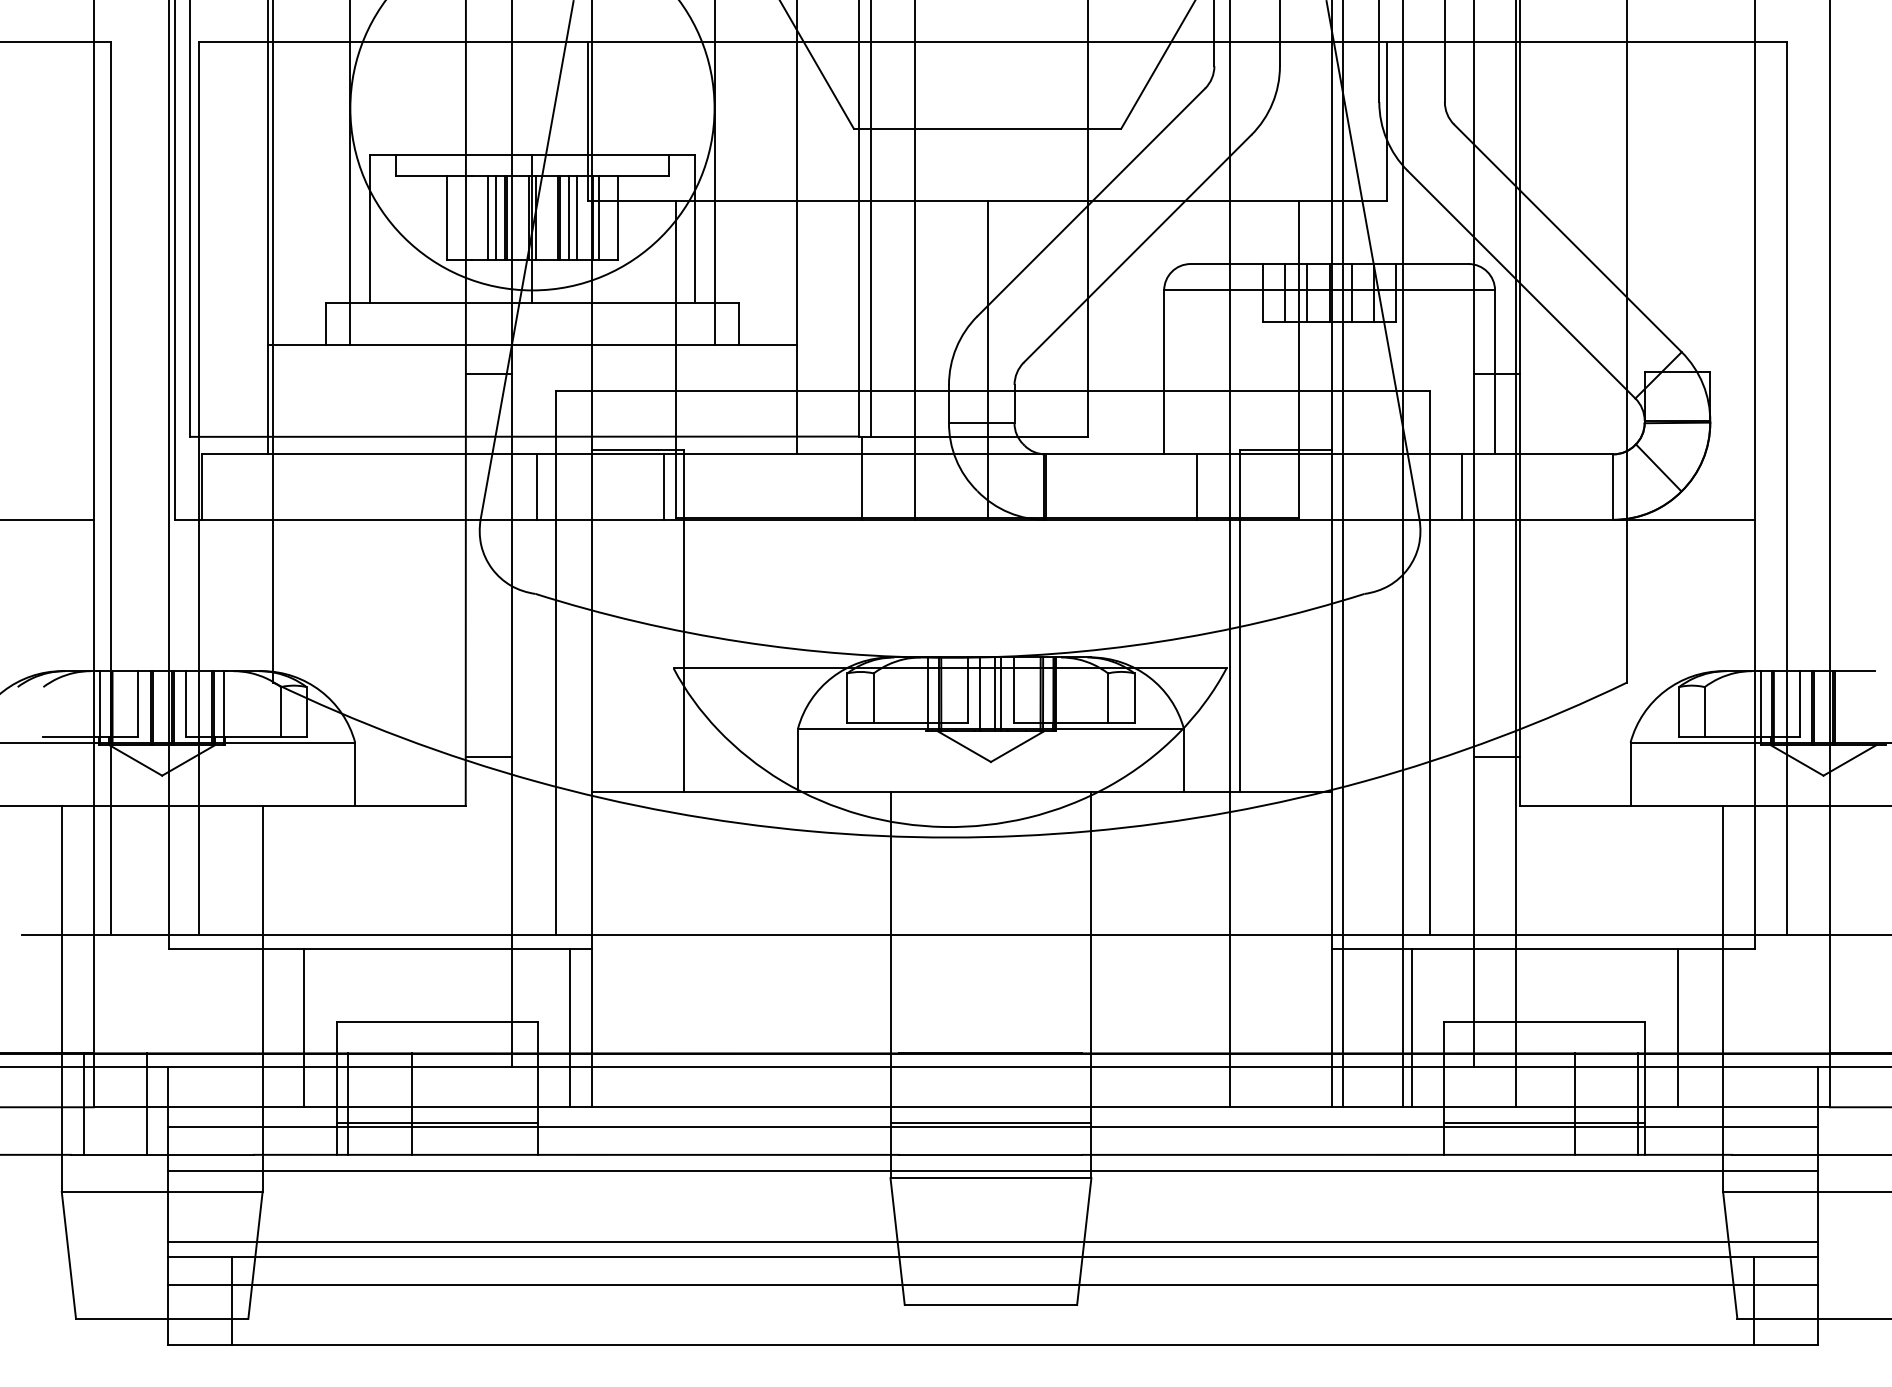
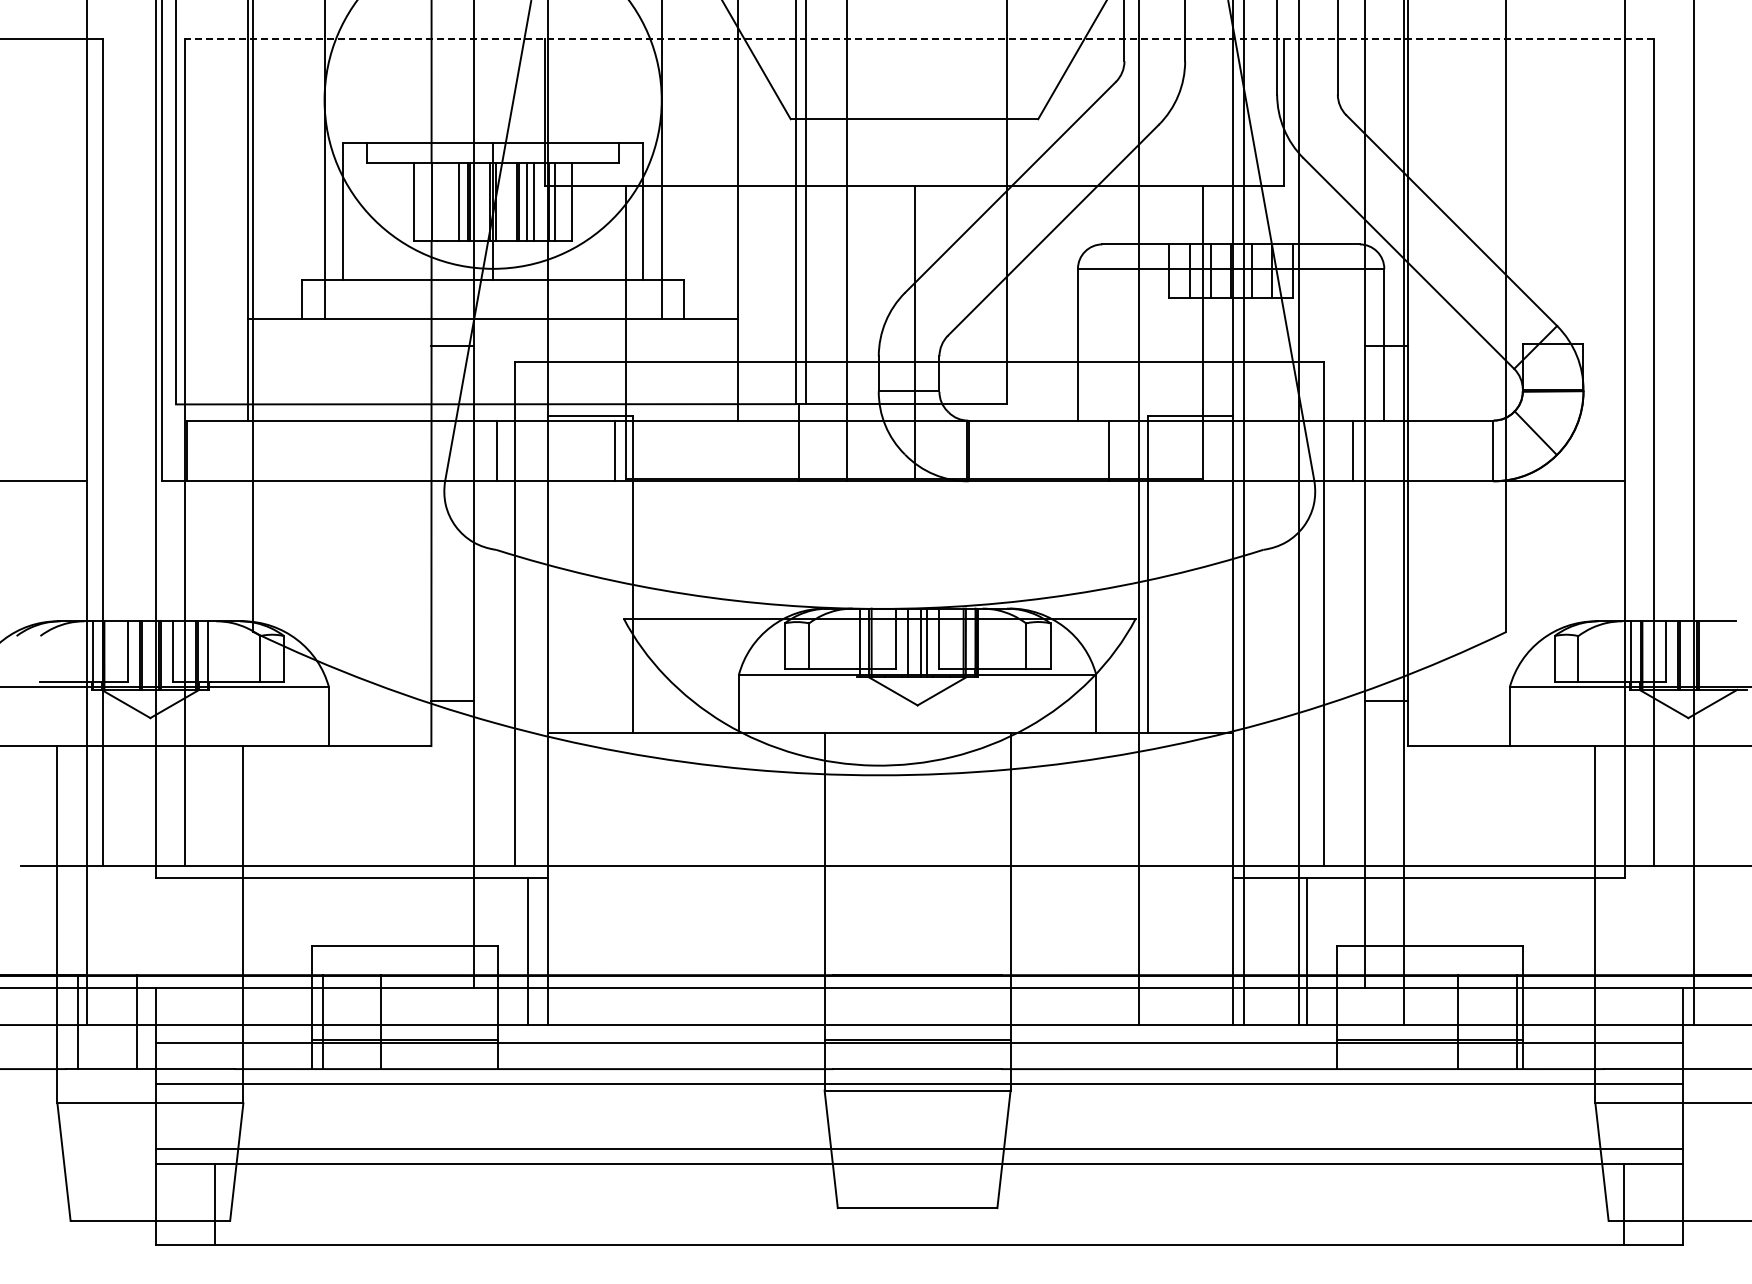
line: (992, 41) -> (919, 38), solid -> dashed
line: (488, 217) -> (452, 201), removed
line: (303, 1027) -> (281, 951), removed
line: (1677, 1027) -> (1553, 951), removed
line: (992, 1284) -> (919, 1189), removed

